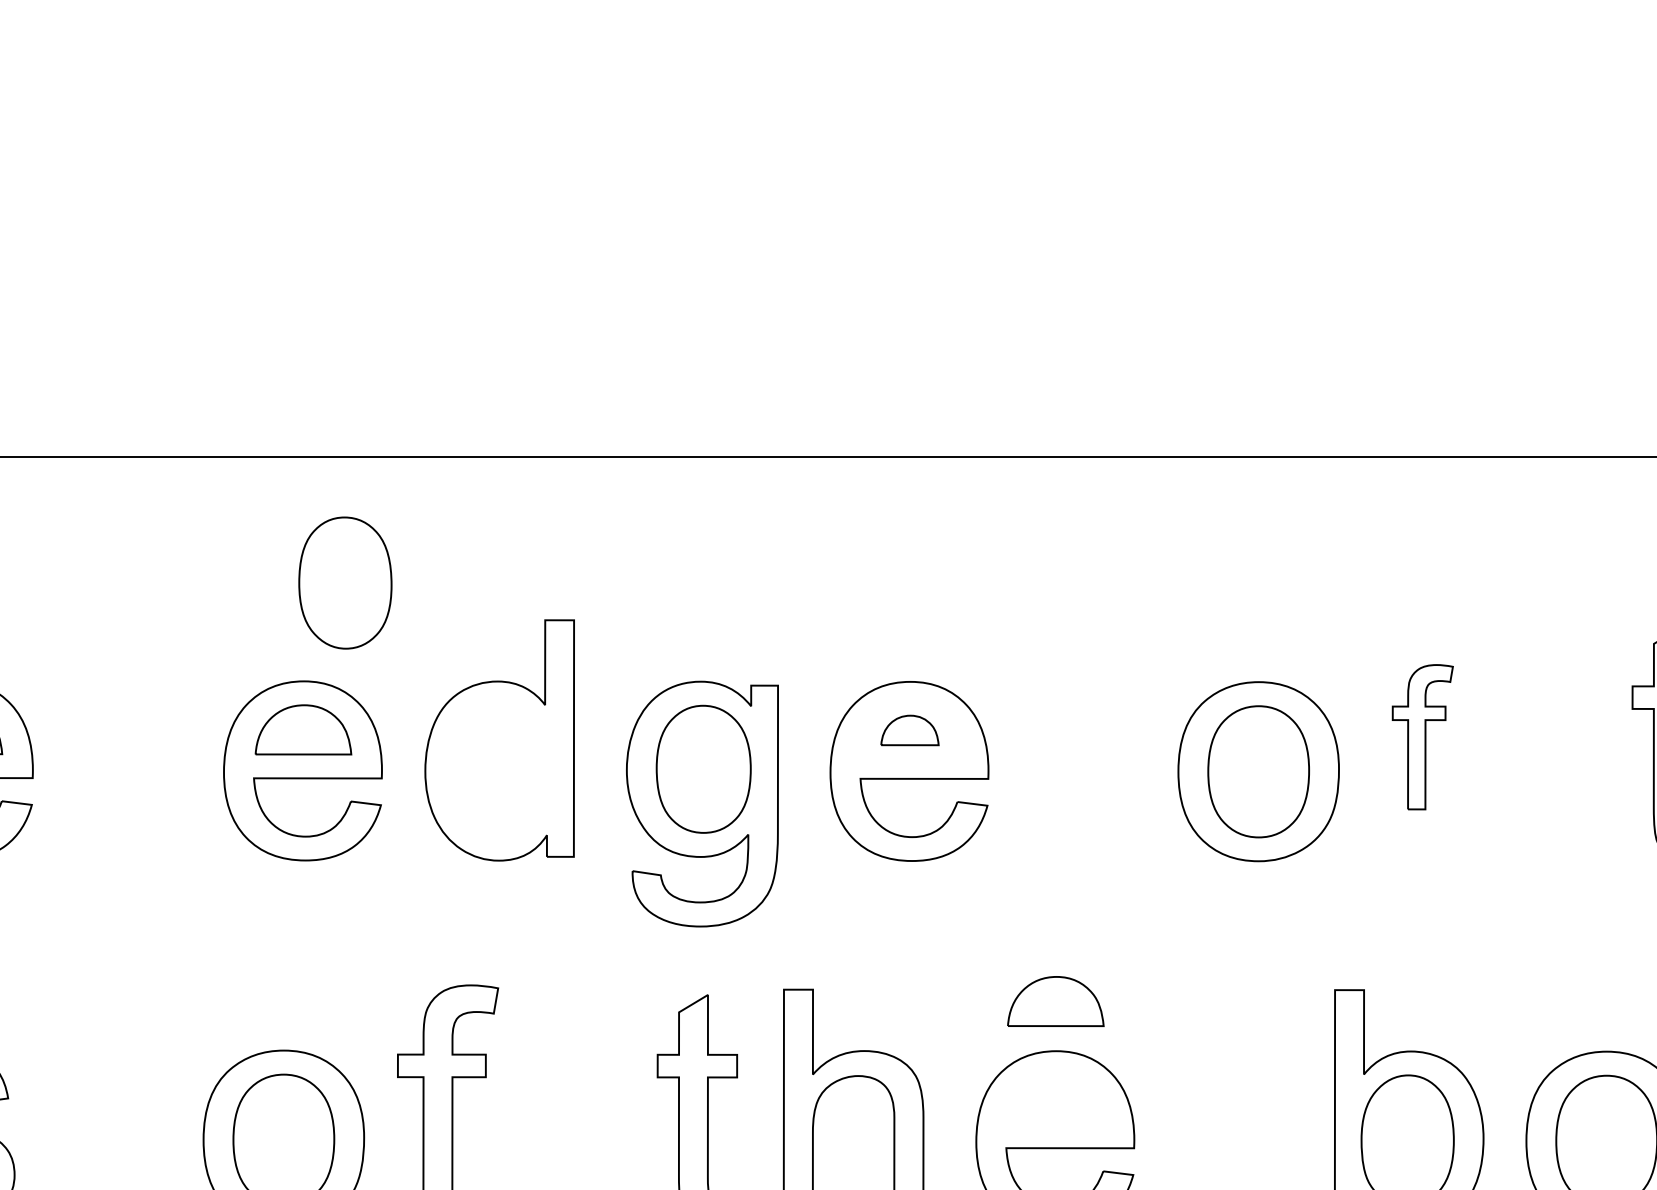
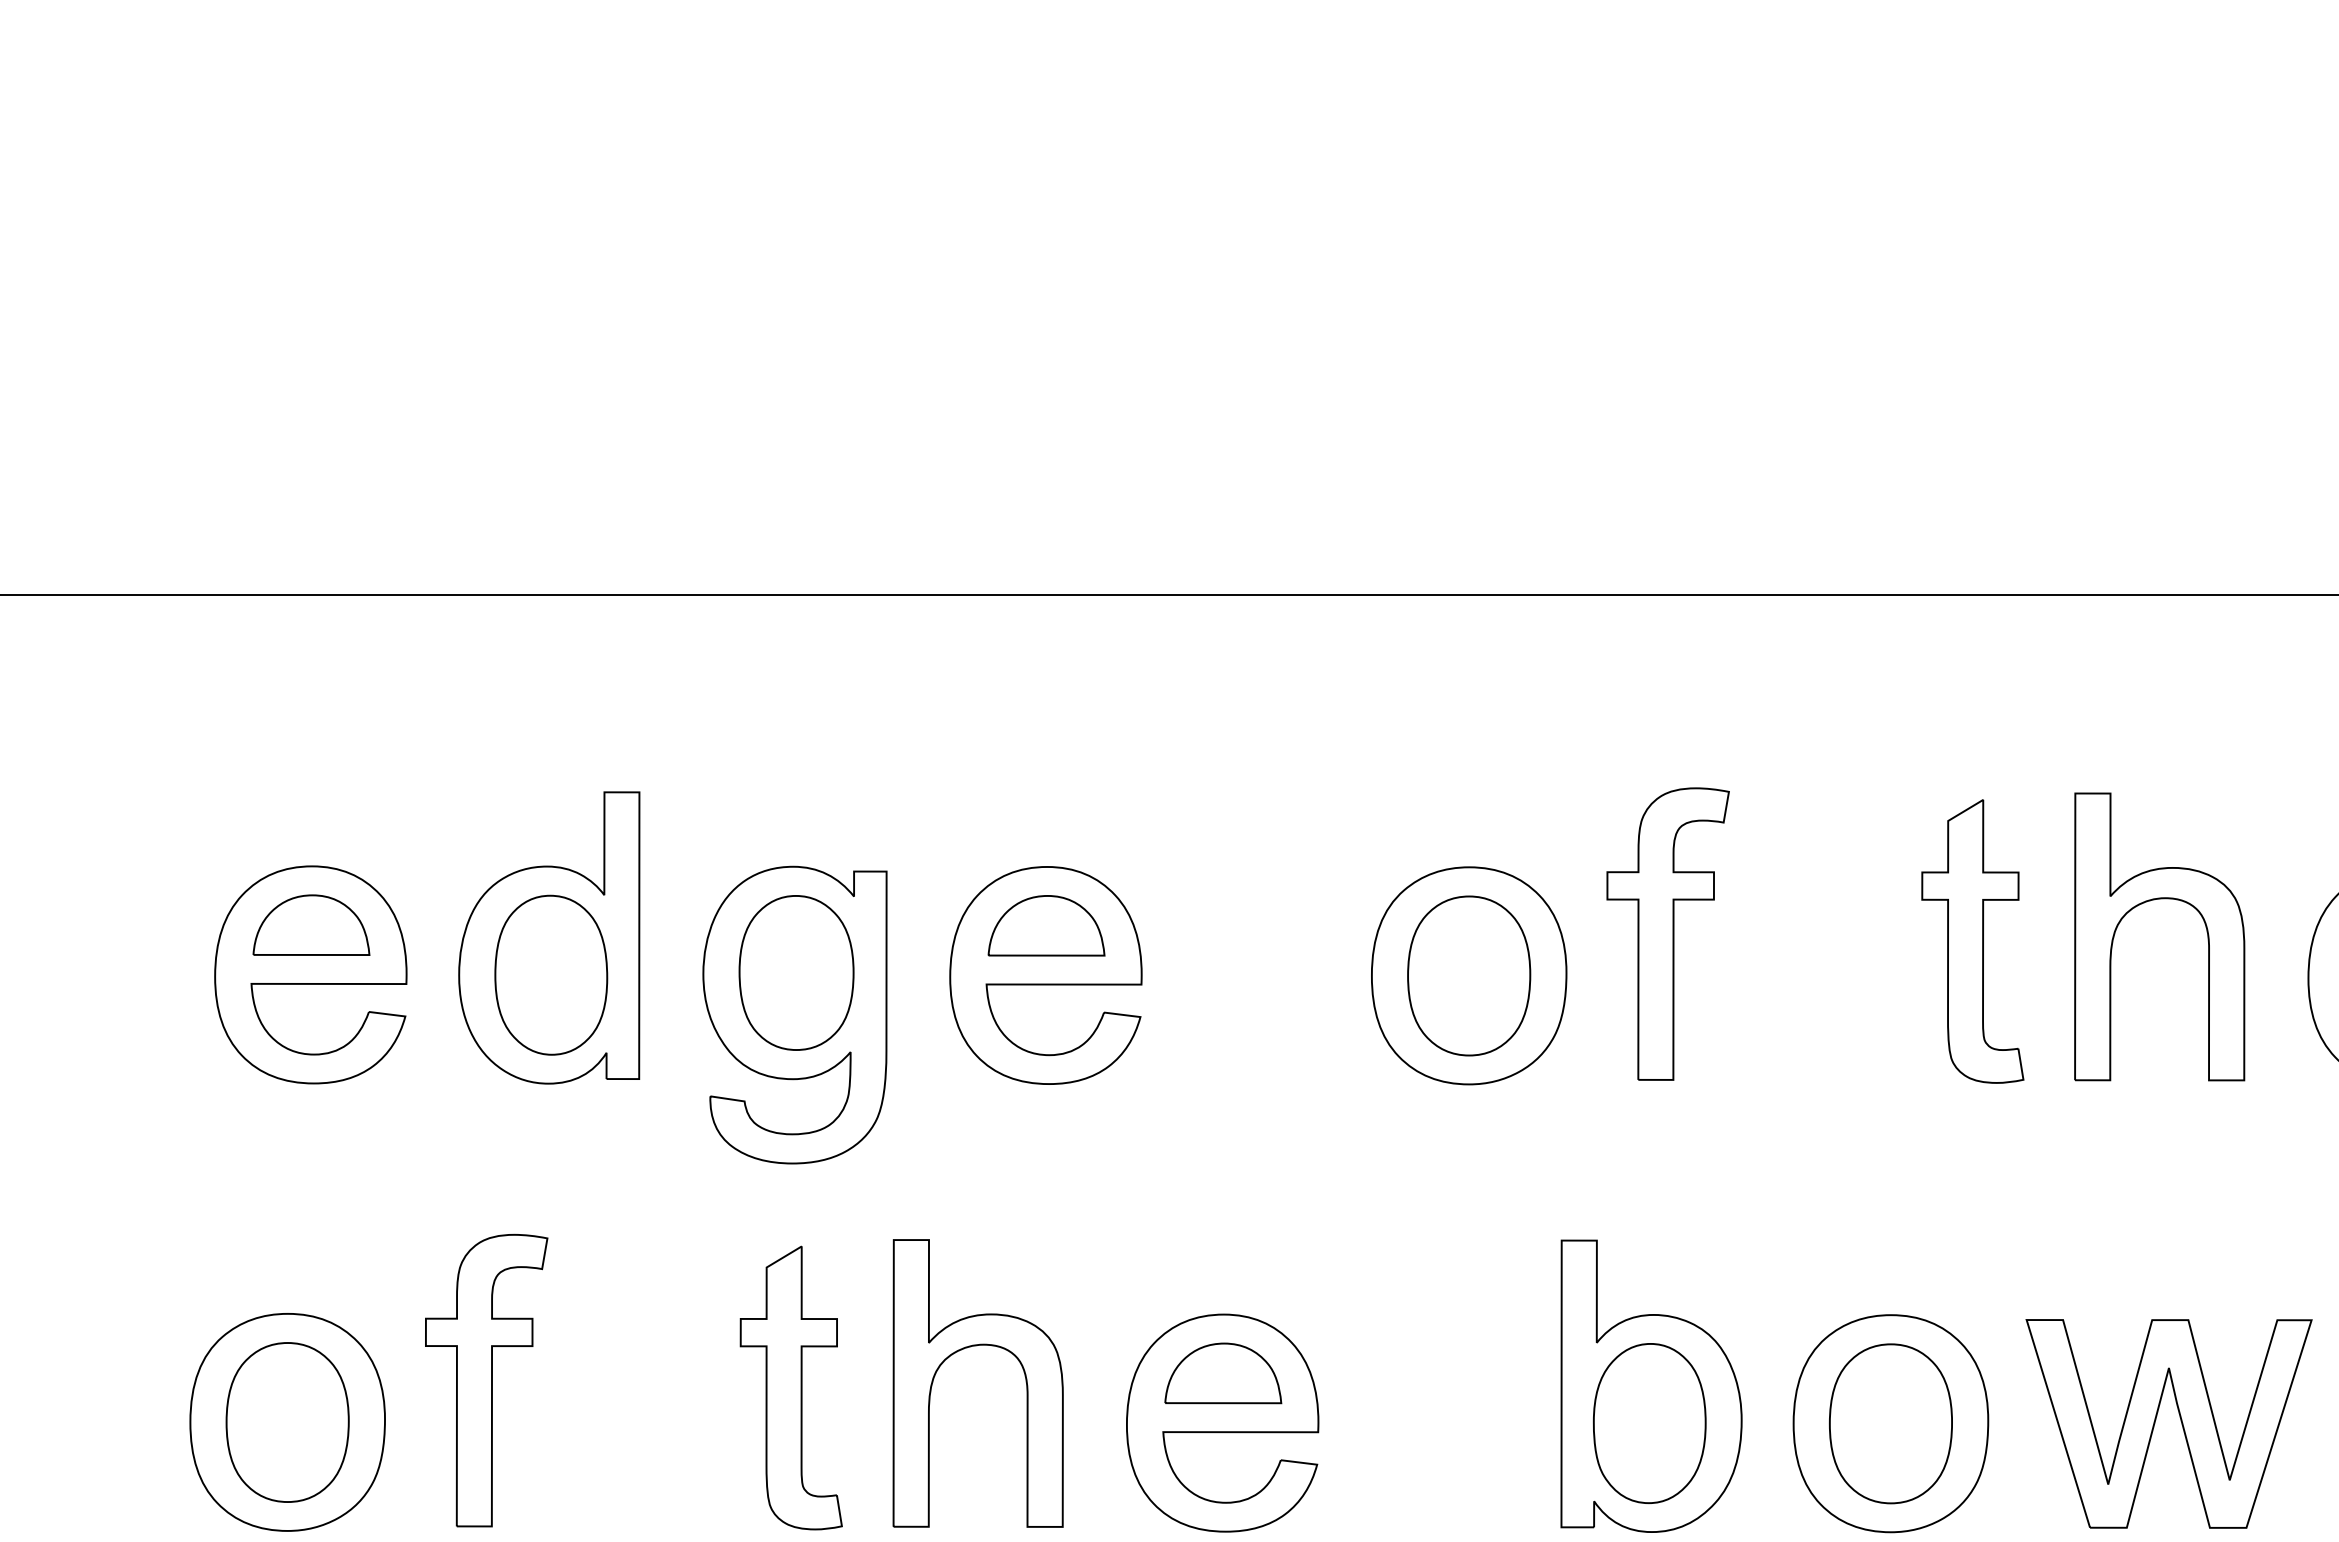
part: (345, 582) -> (551, 974), moved
part: (909, 730) -> (1046, 925), size x1.67
part: (1422, 736) -> (1667, 933), size x1.67
part: (1056, 1001) -> (1223, 1373), moved

